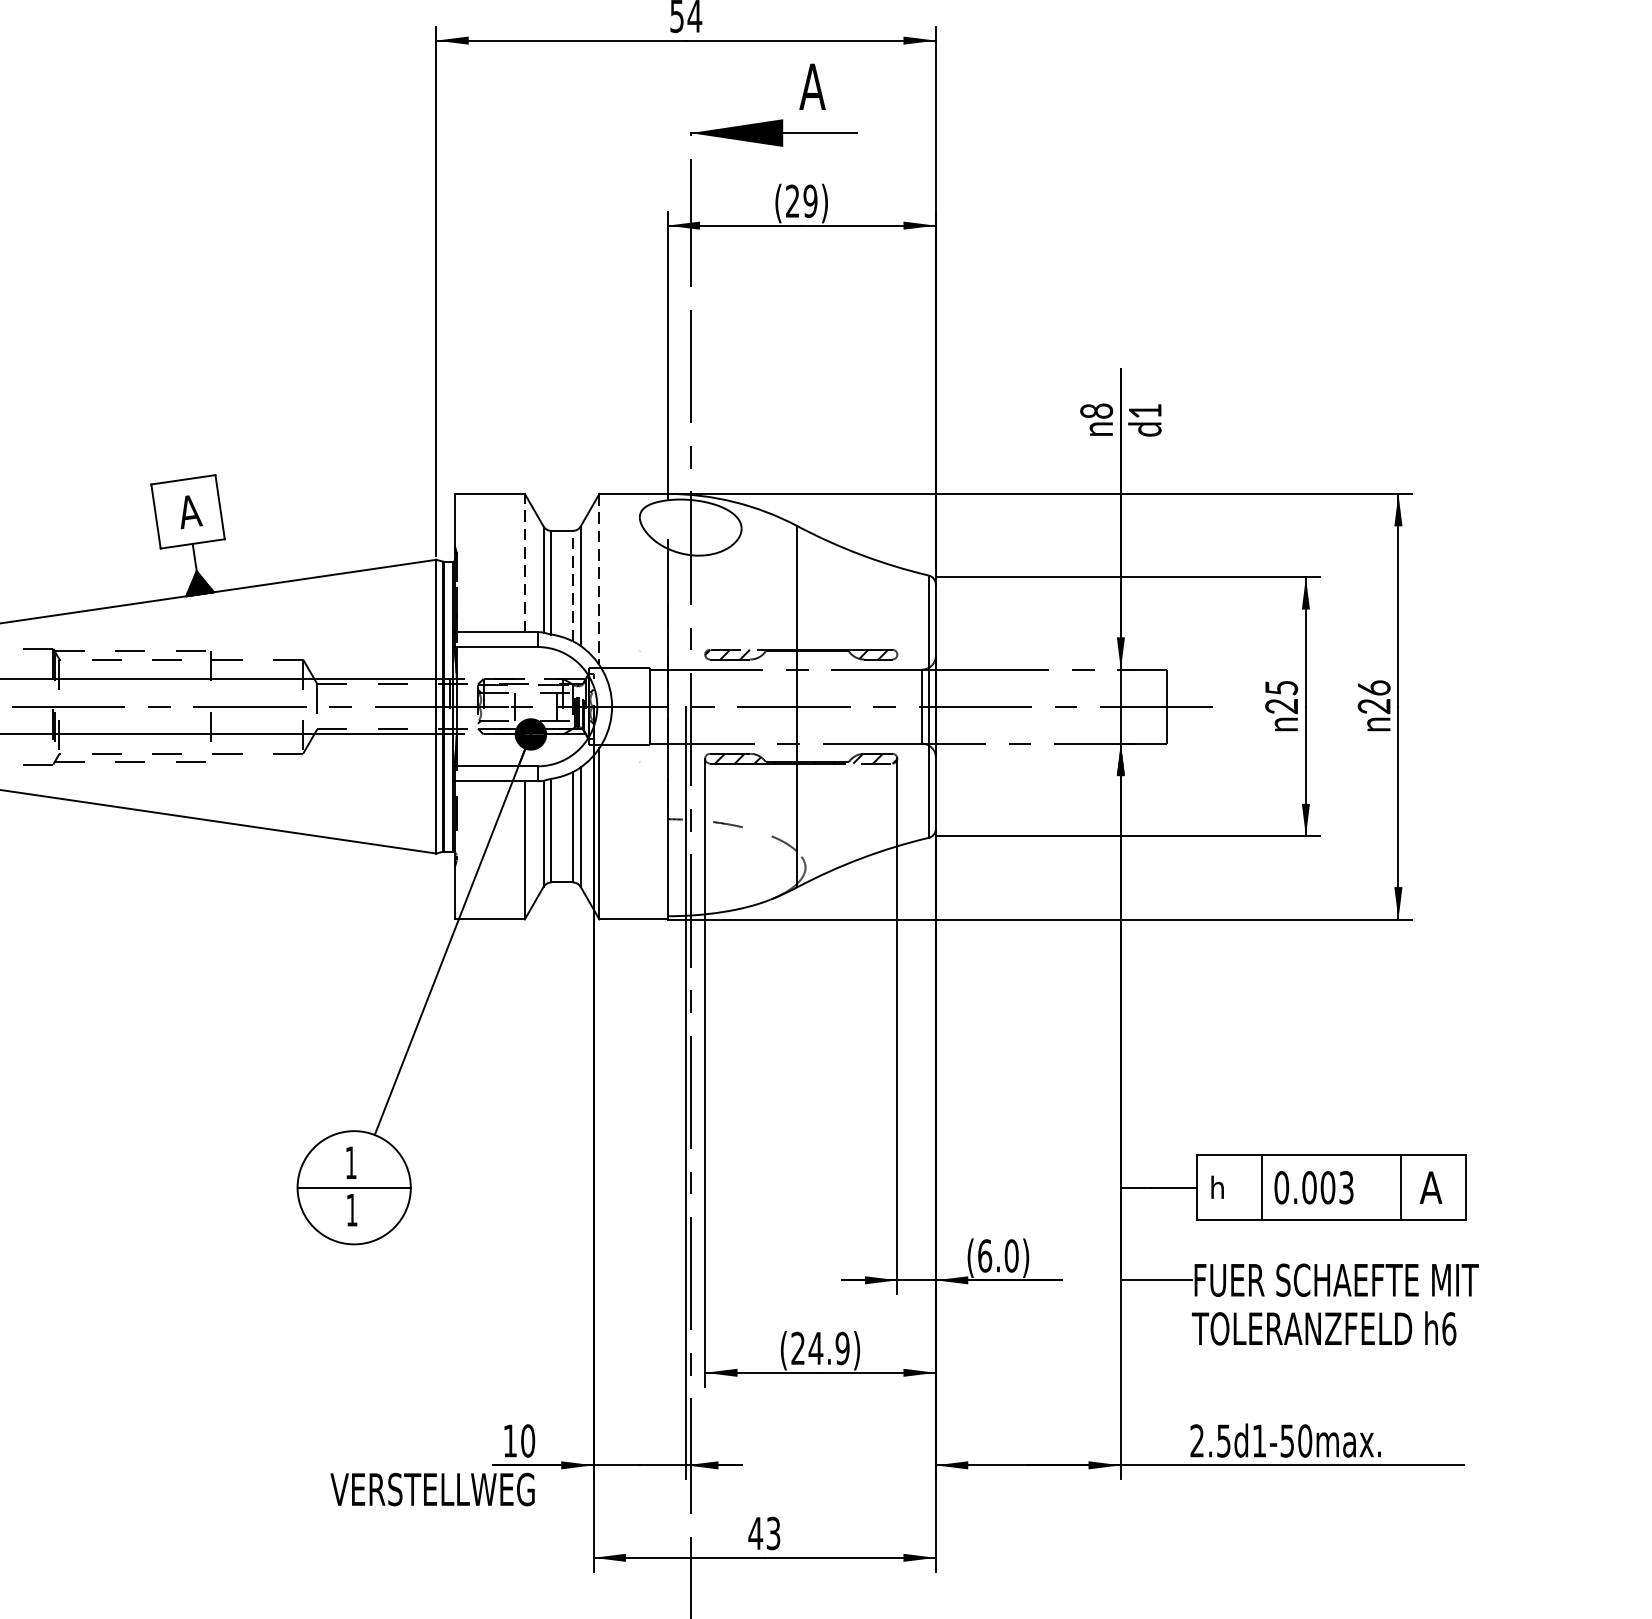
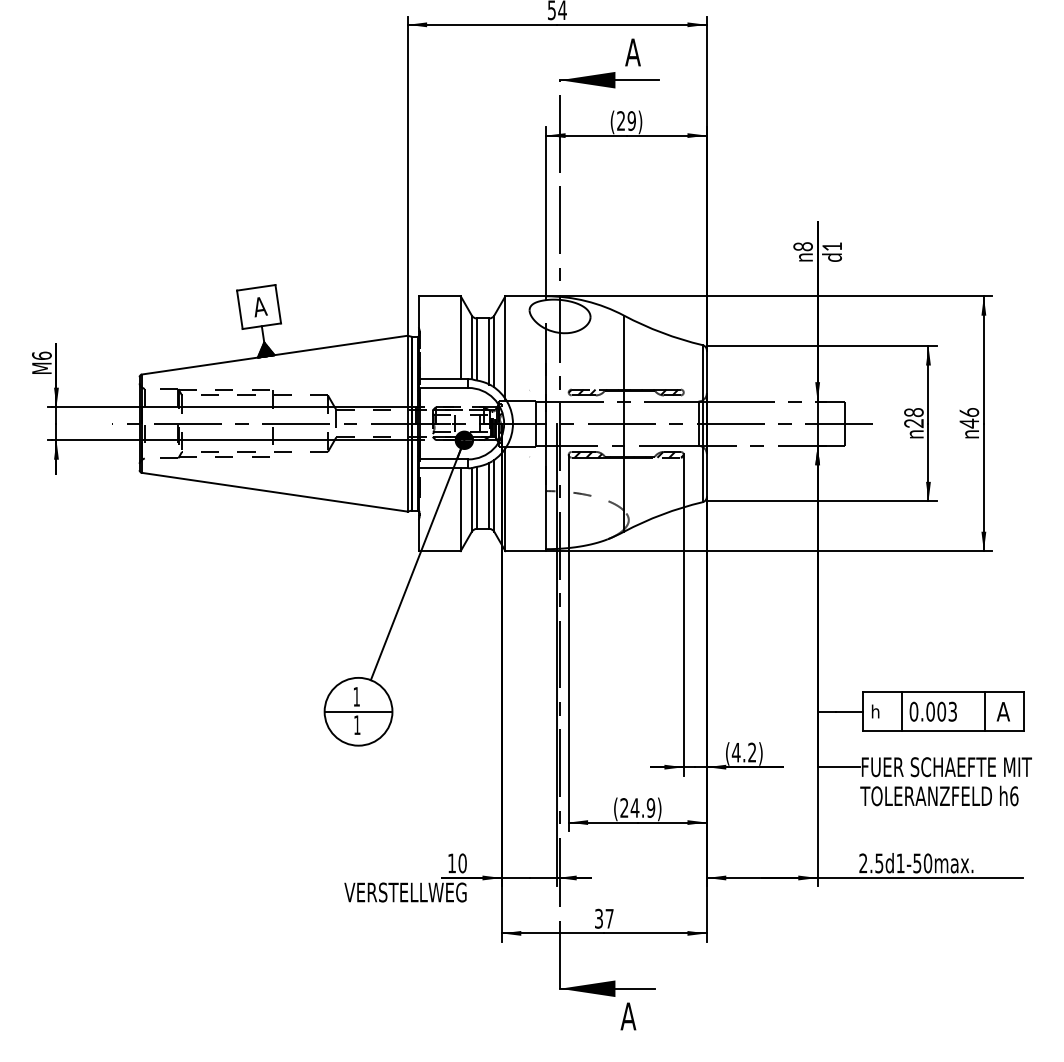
line: (524, 562) -> (460, 337), dashed -> solid
line: (599, 581) -> (505, 348), dashed -> solid
line: (572, 584) -> (489, 350), dashed -> solid
text: (1280, 687) -> (913, 412), 25 -> 28
text: (1372, 706) -> (968, 423), 26 -> 46
text: (997, 1255) -> (743, 752), (6.0) -> (4.2)
text: (763, 1532) -> (603, 918), 43 -> 37

